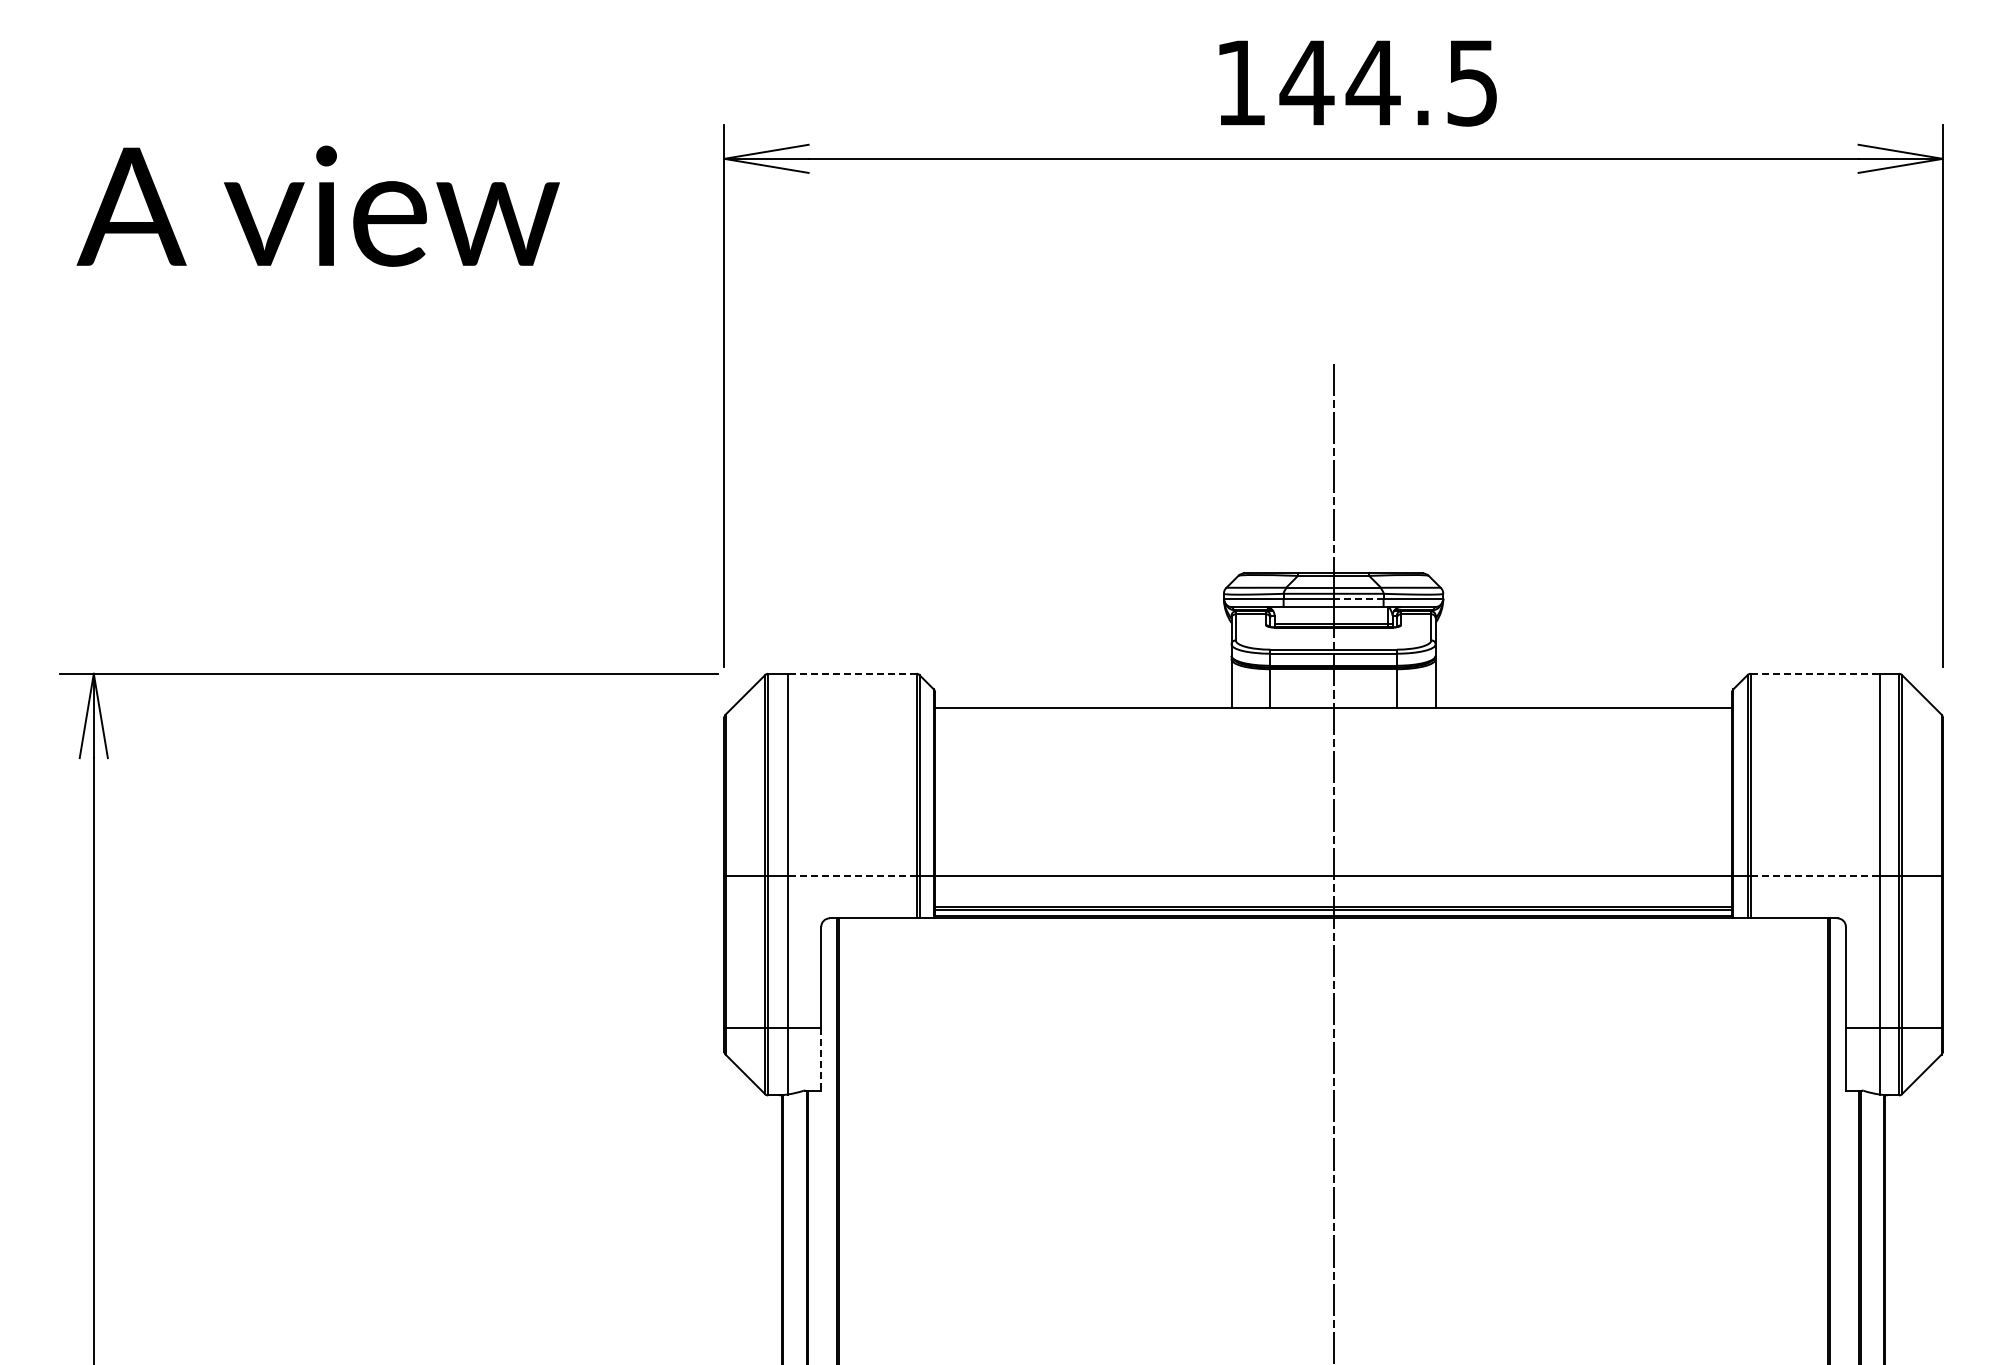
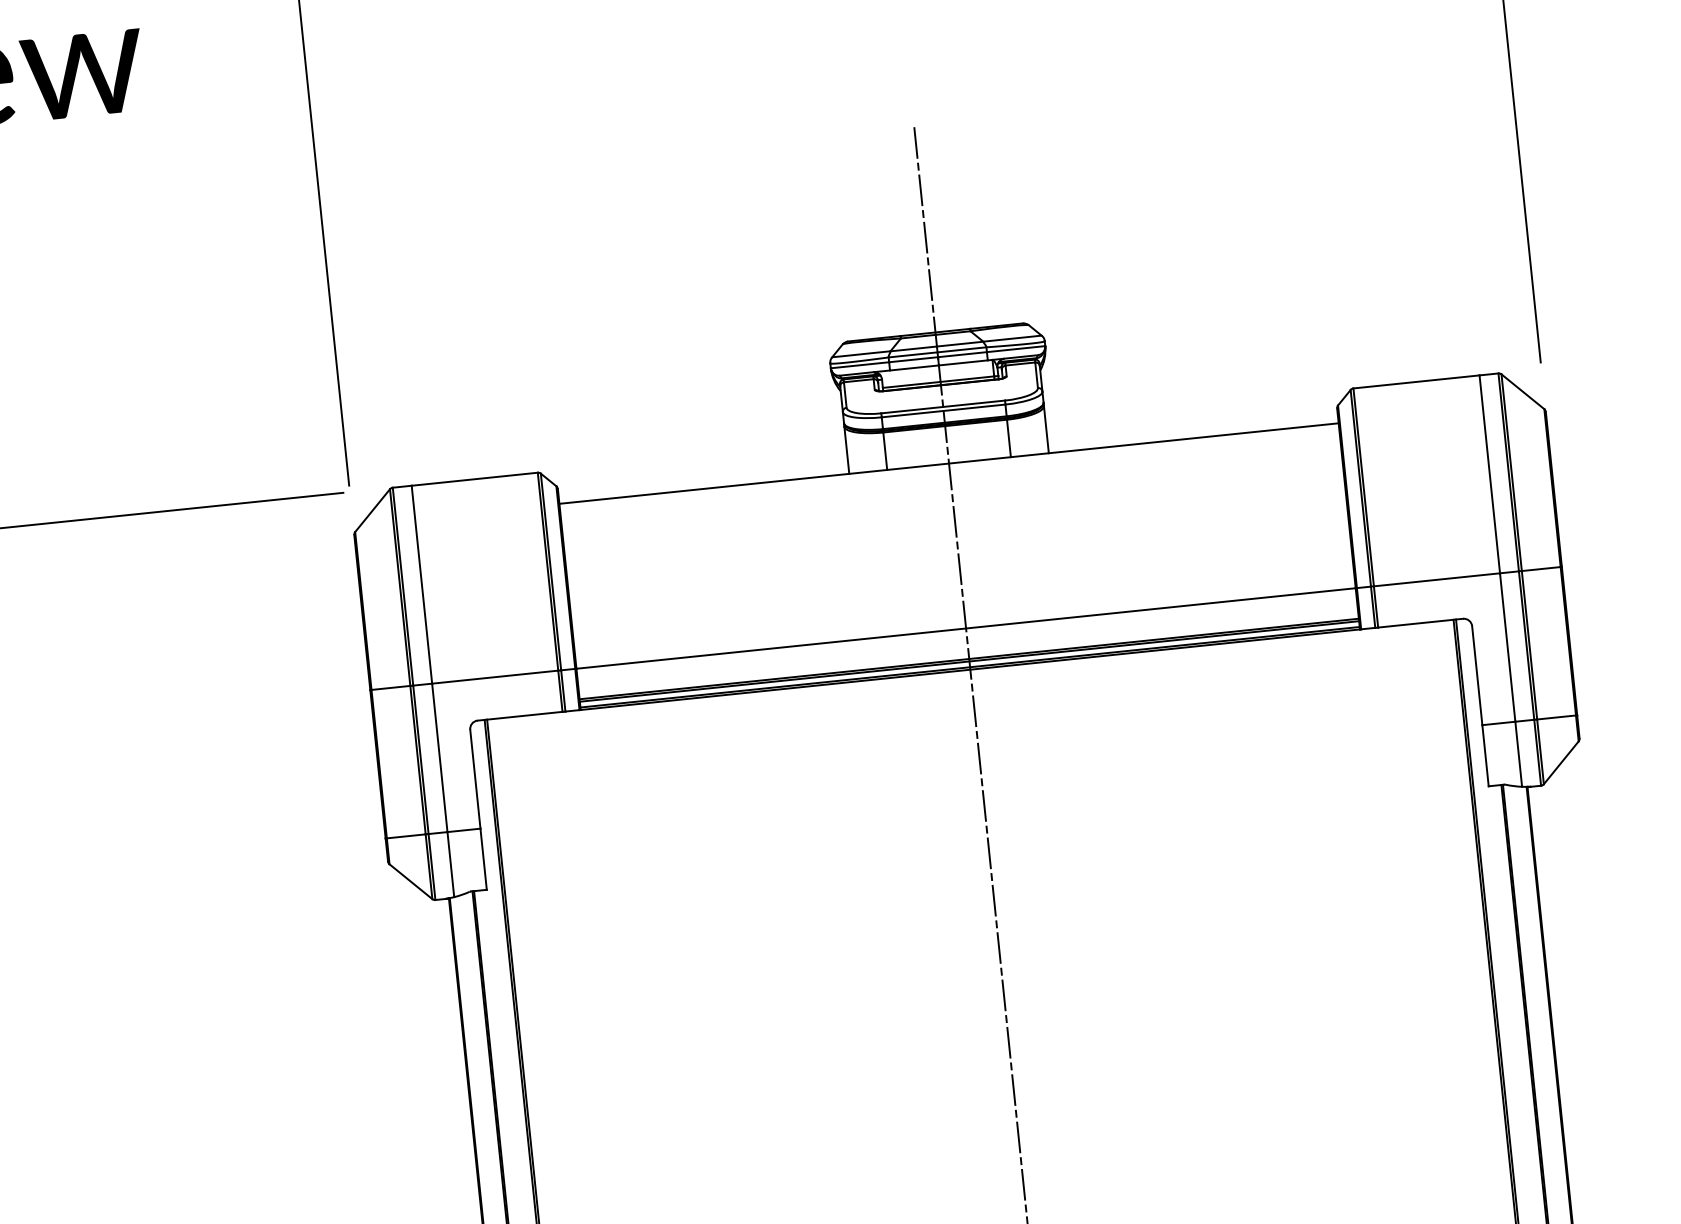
line: (1358, 598) -> (962, 354), dashed -> solid
line: (851, 673) -> (474, 479), dashed -> solid
line: (1815, 673) -> (1416, 381), dashed -> solid
line: (851, 876) -> (494, 677), dashed -> solid
line: (1815, 876) -> (1437, 580), dashed -> solid
line: (821, 1059) -> (483, 859), dashed -> solid

